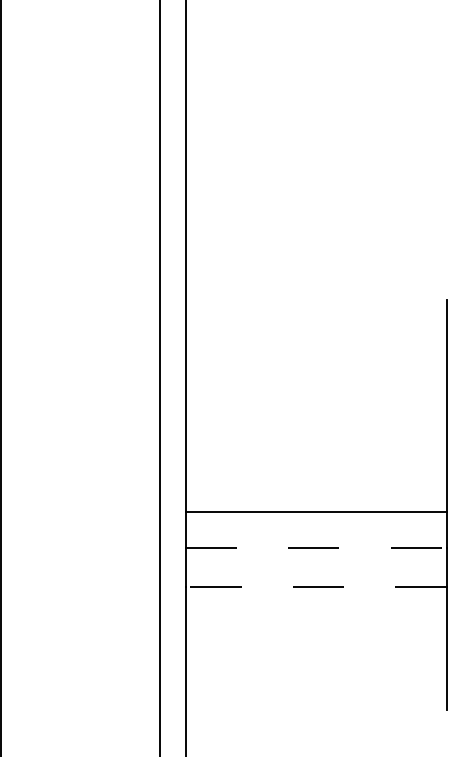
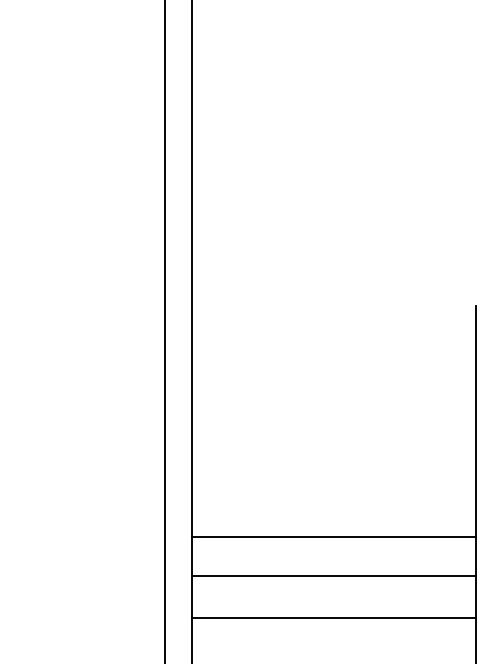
line: (316, 548) -> (334, 576), dashed -> solid
line: (315, 587) -> (333, 618), dashed -> solid

